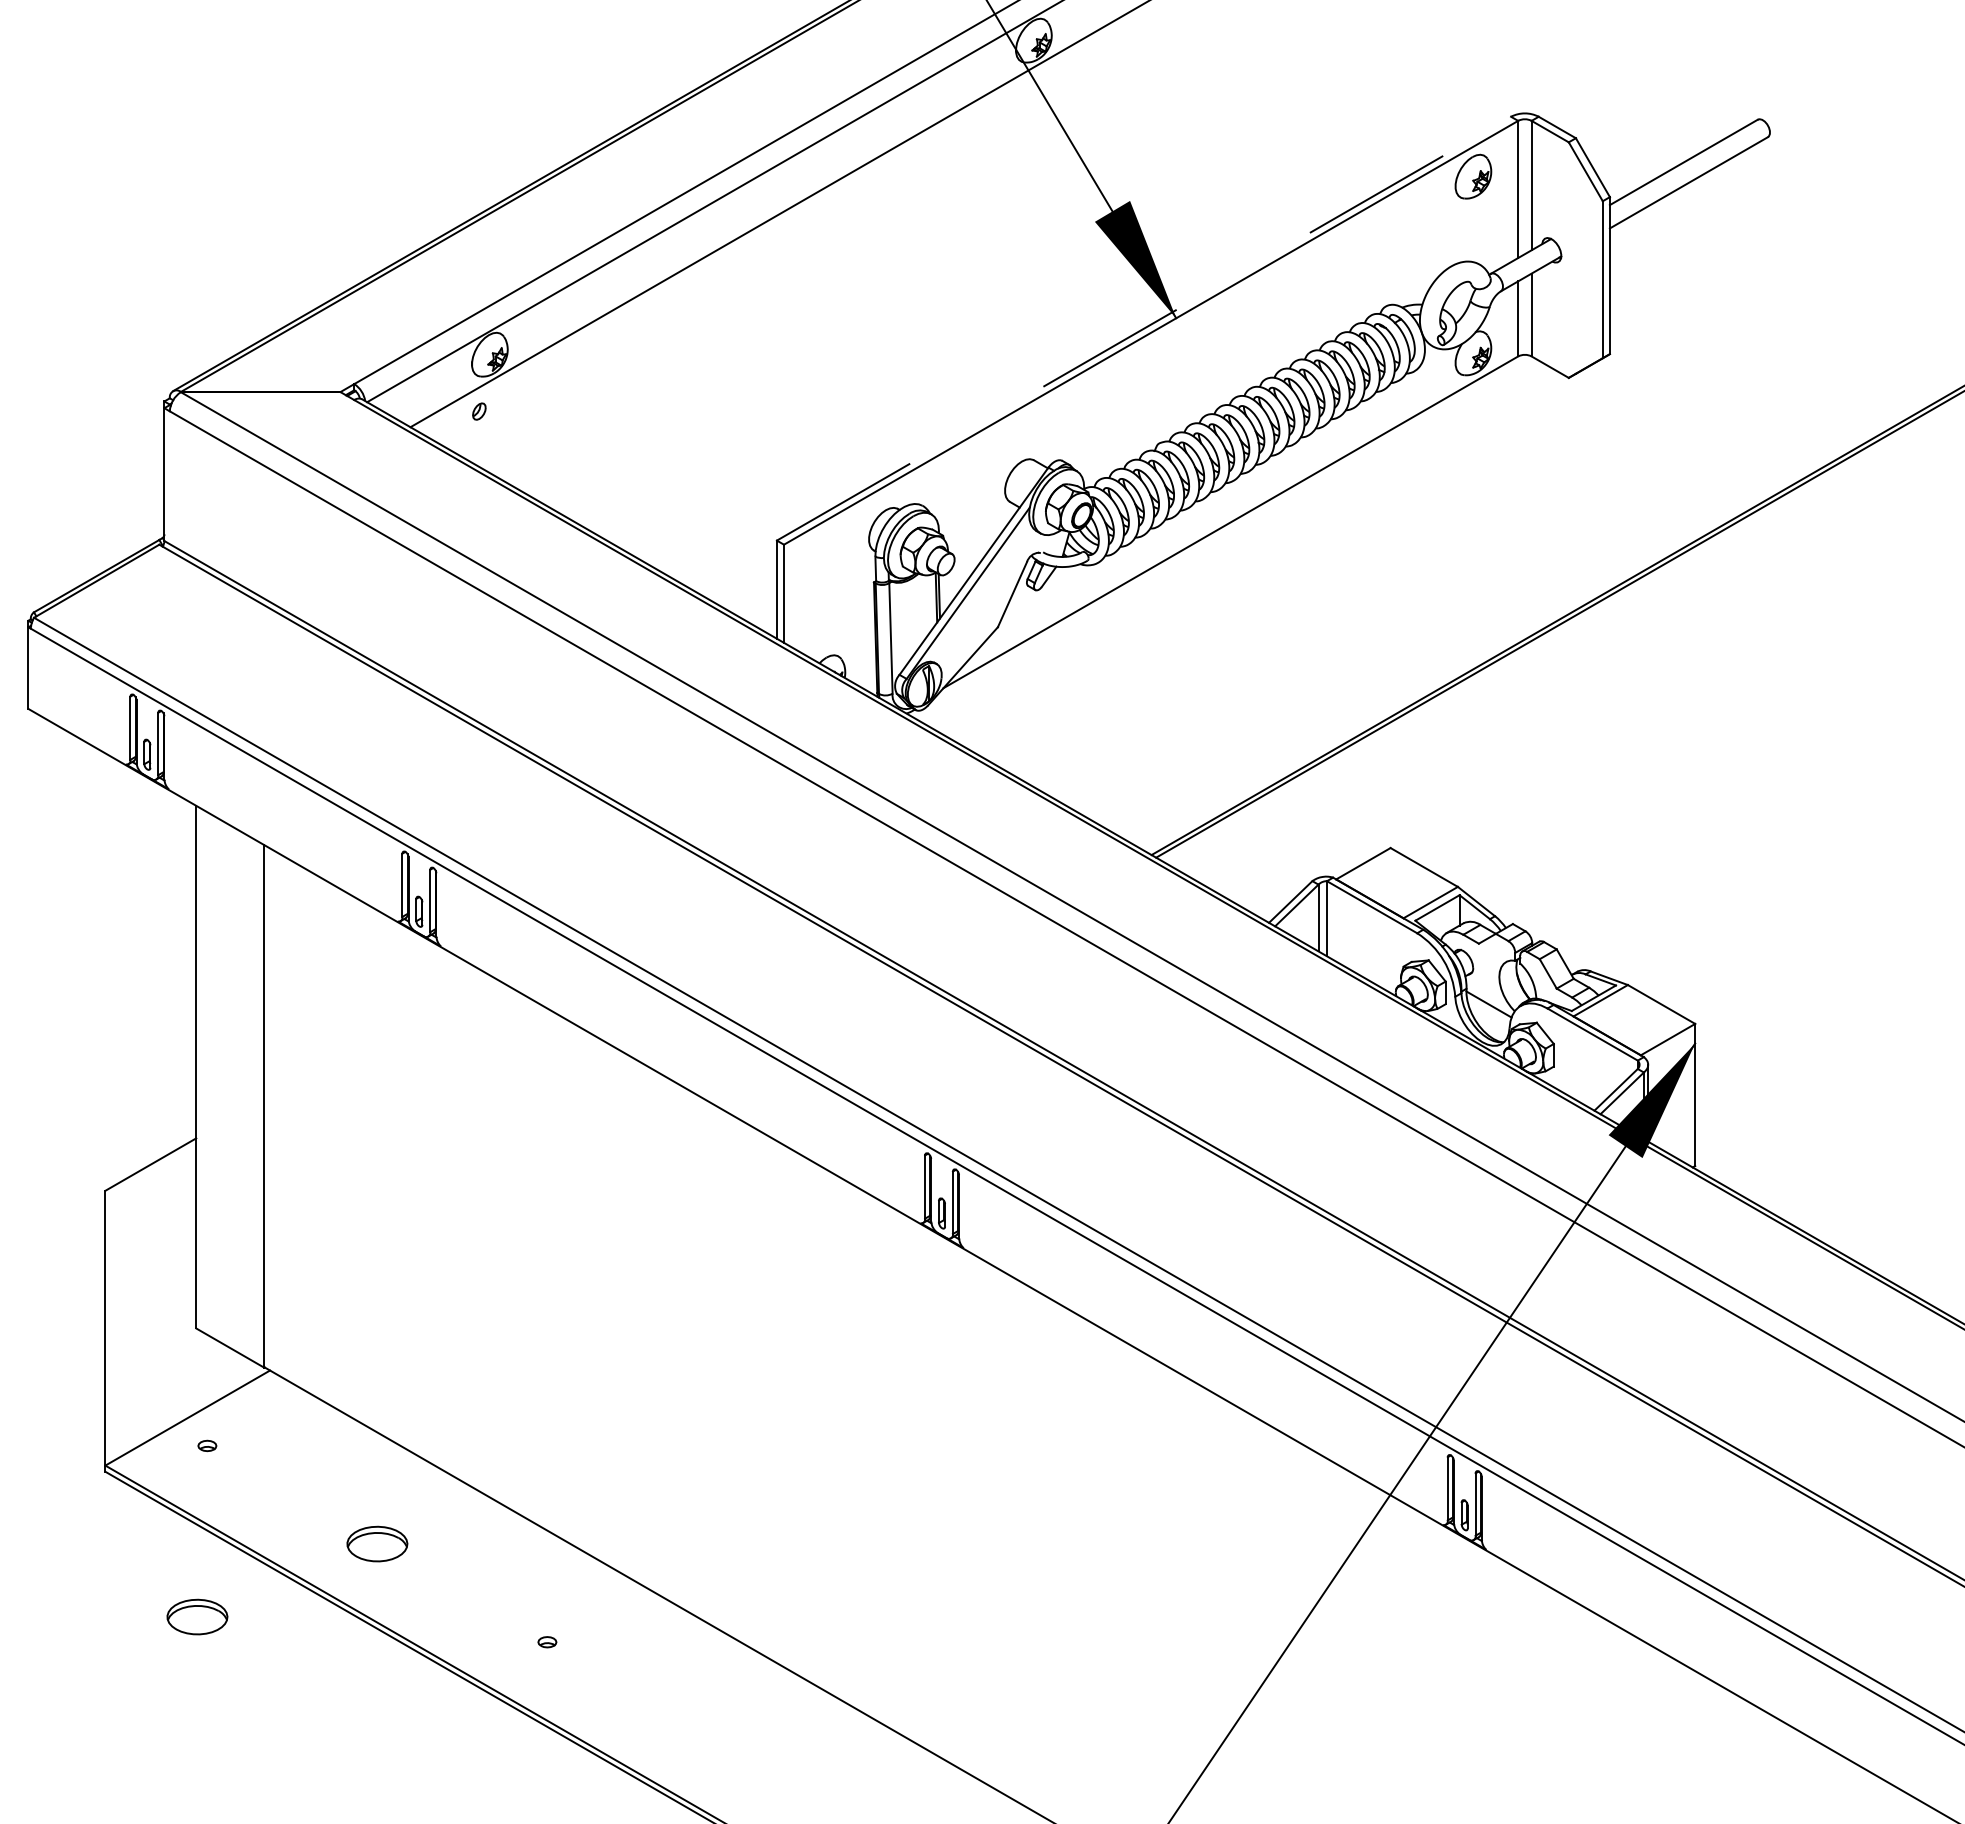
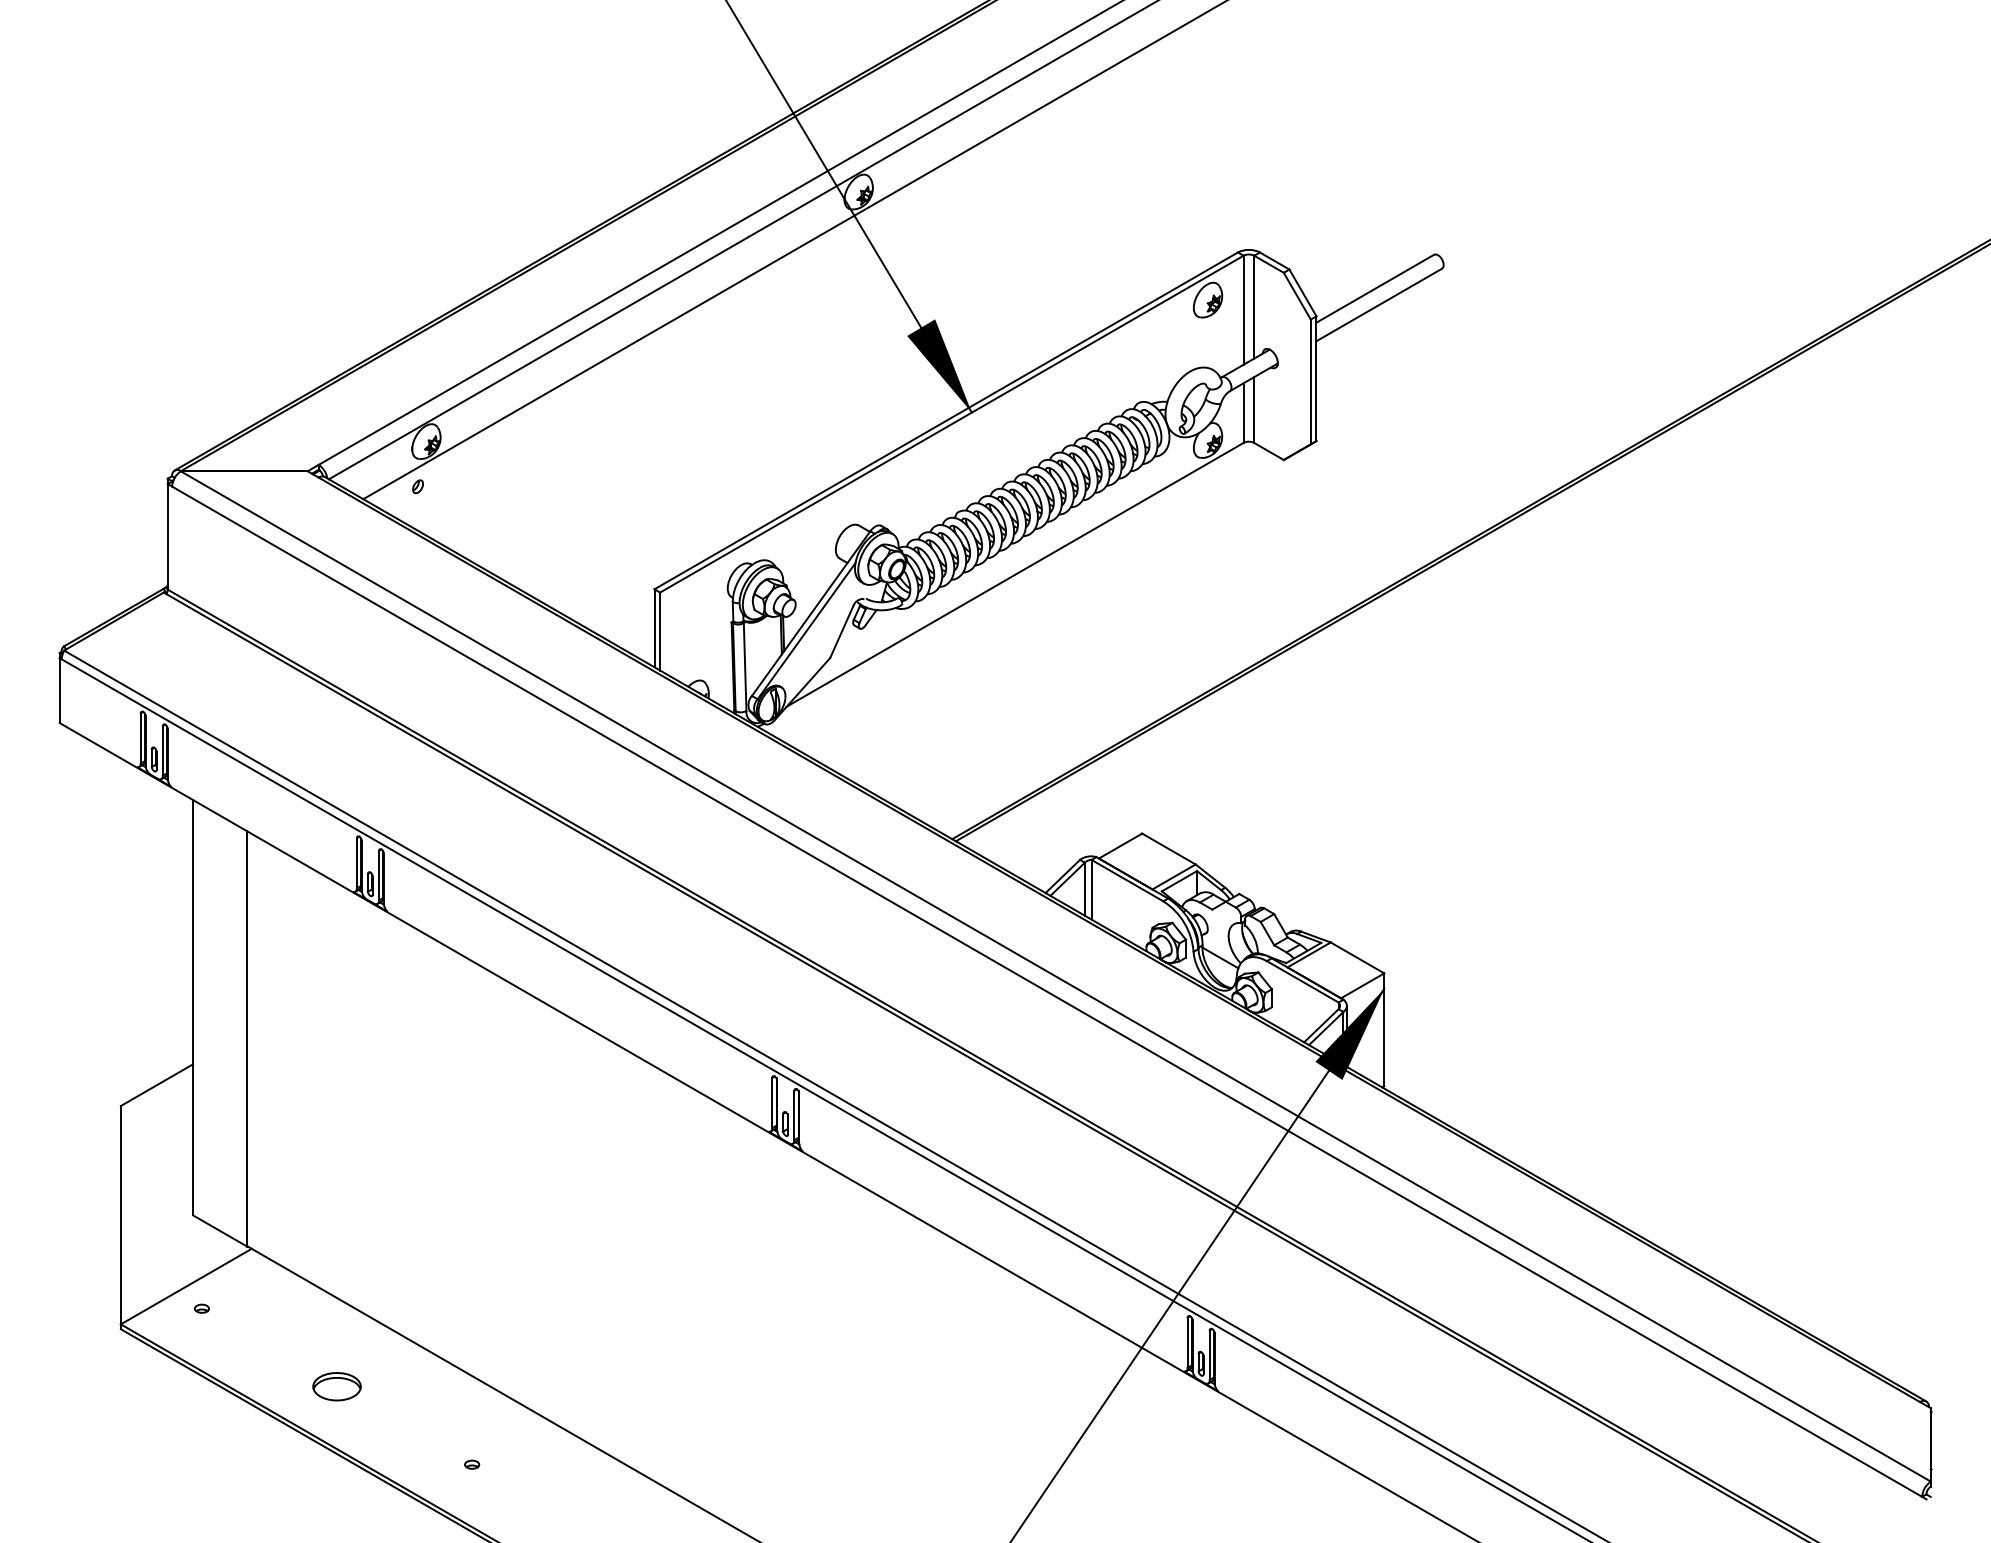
line: (1144, 328) -> (946, 420), dashed -> solid
part: (196, 1616) -> (193, 1444), removed

